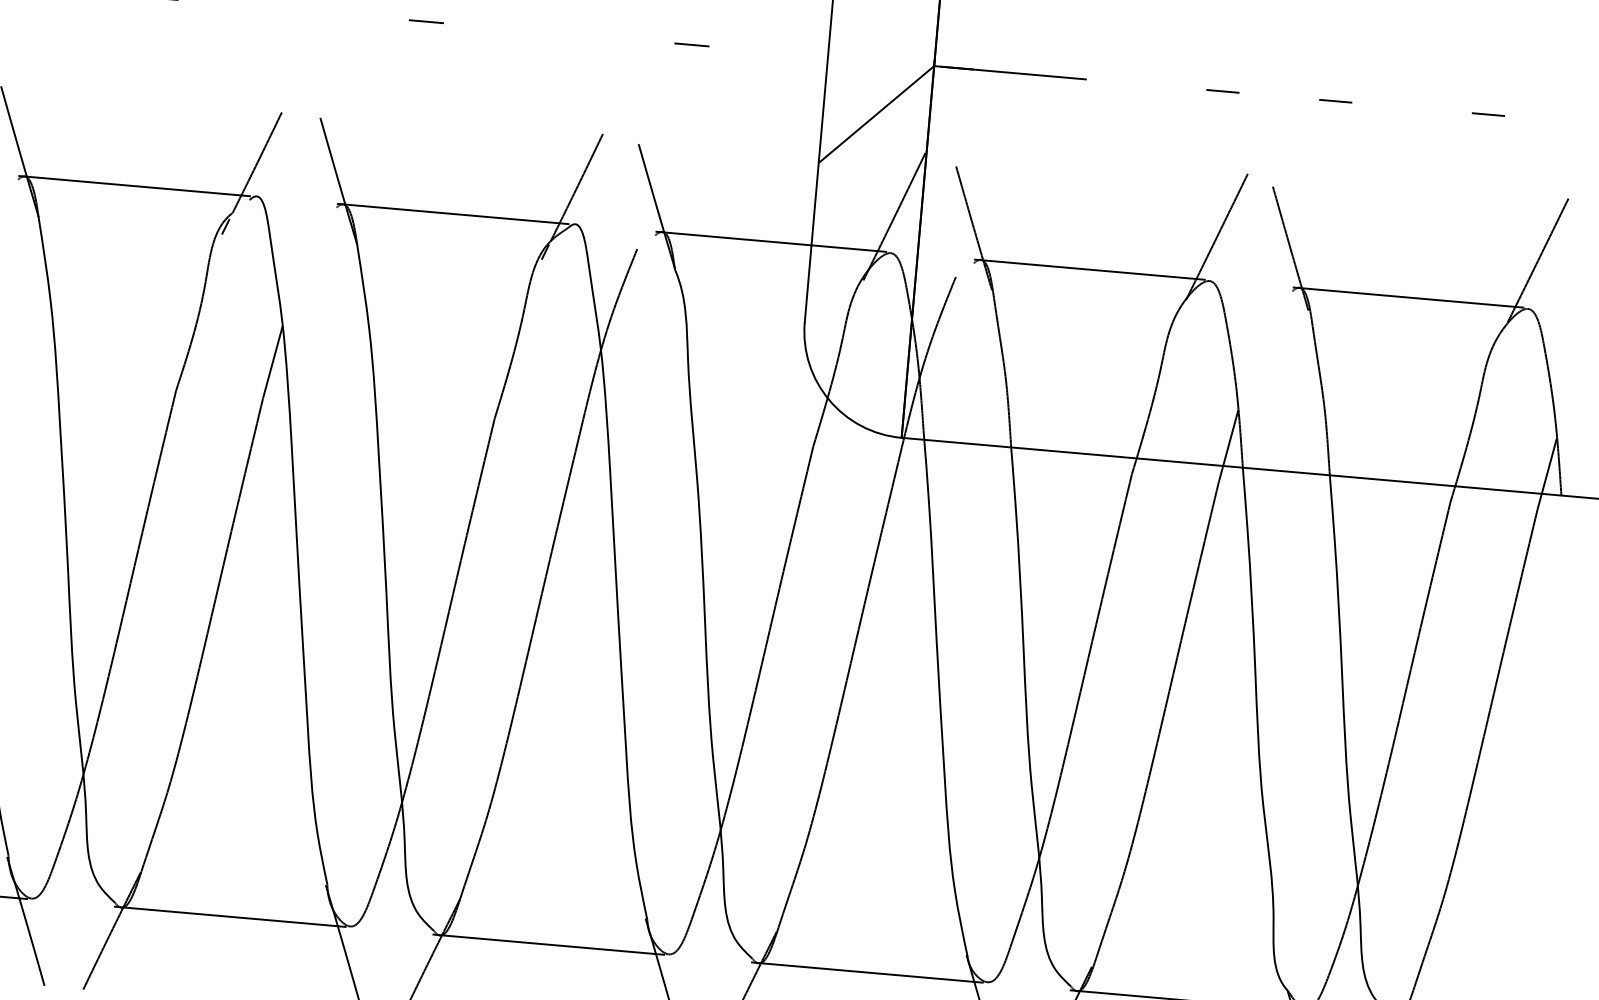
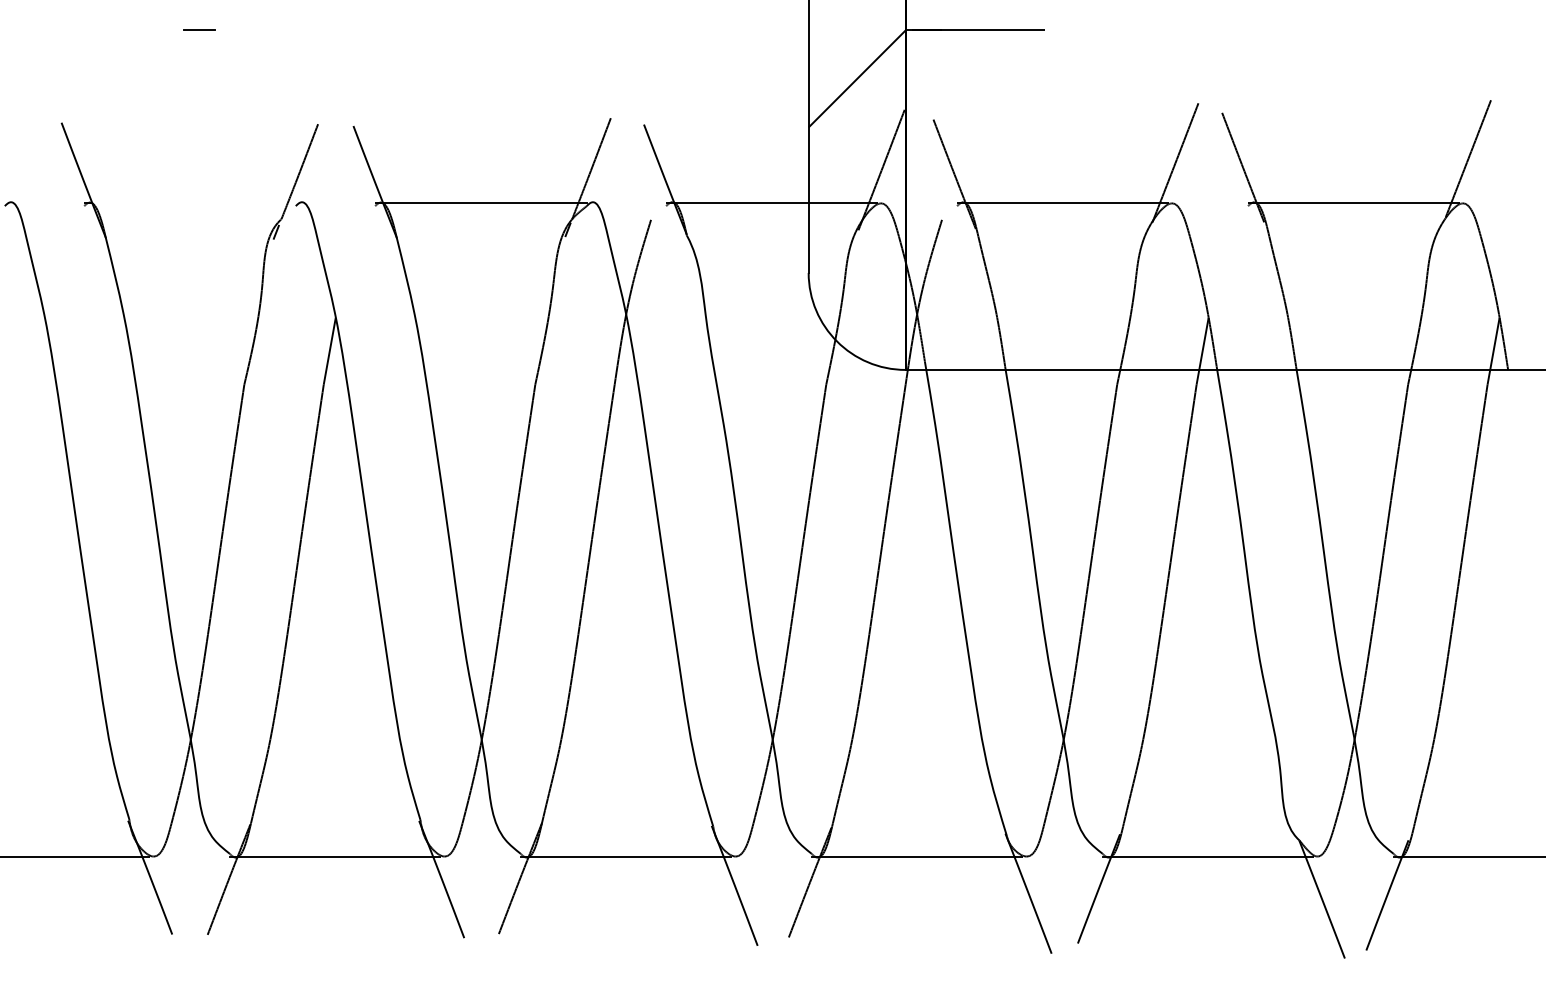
line: (425, 21) -> (441, 30), removed
line: (692, 44) -> (684, 30), removed
line: (1223, 91) -> (1169, 30), removed
line: (1335, 101) -> (1272, 30), removed
line: (1488, 114) -> (1411, 30), removed
line: (137, 186) -> (193, 202), removed

